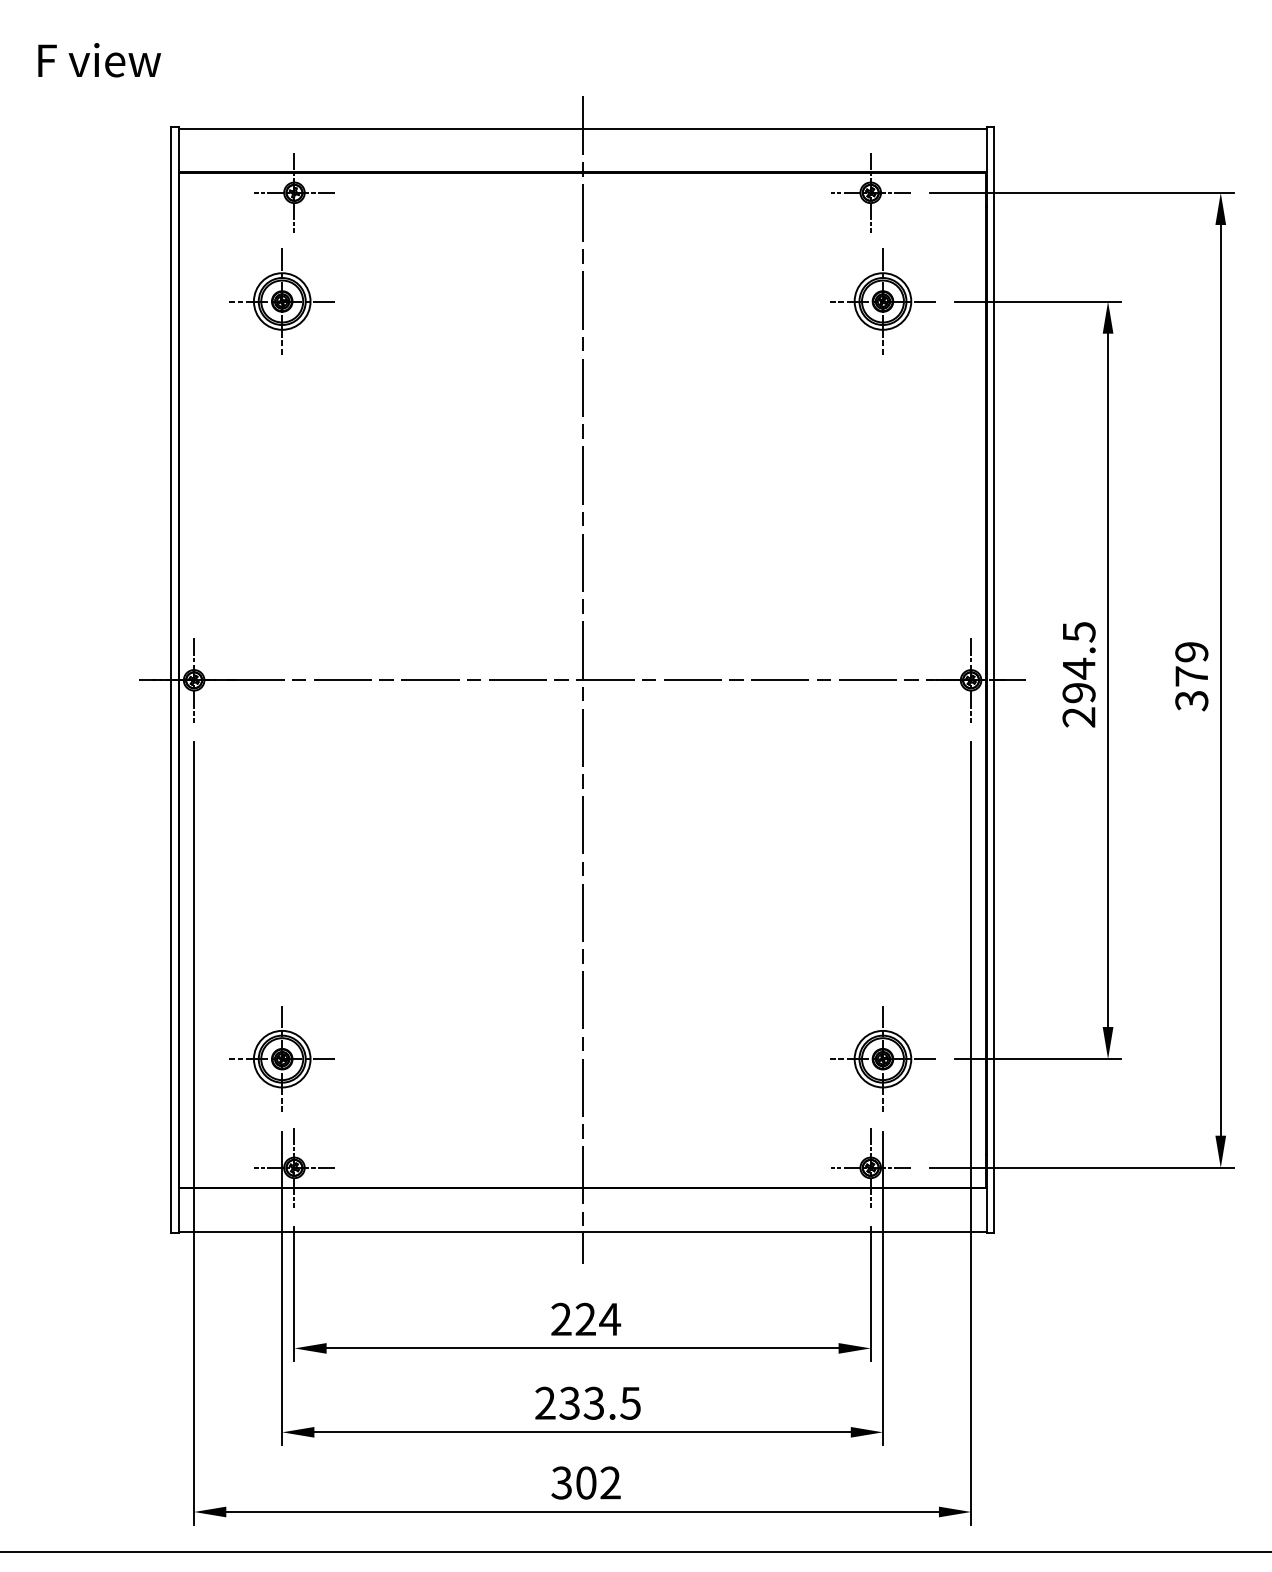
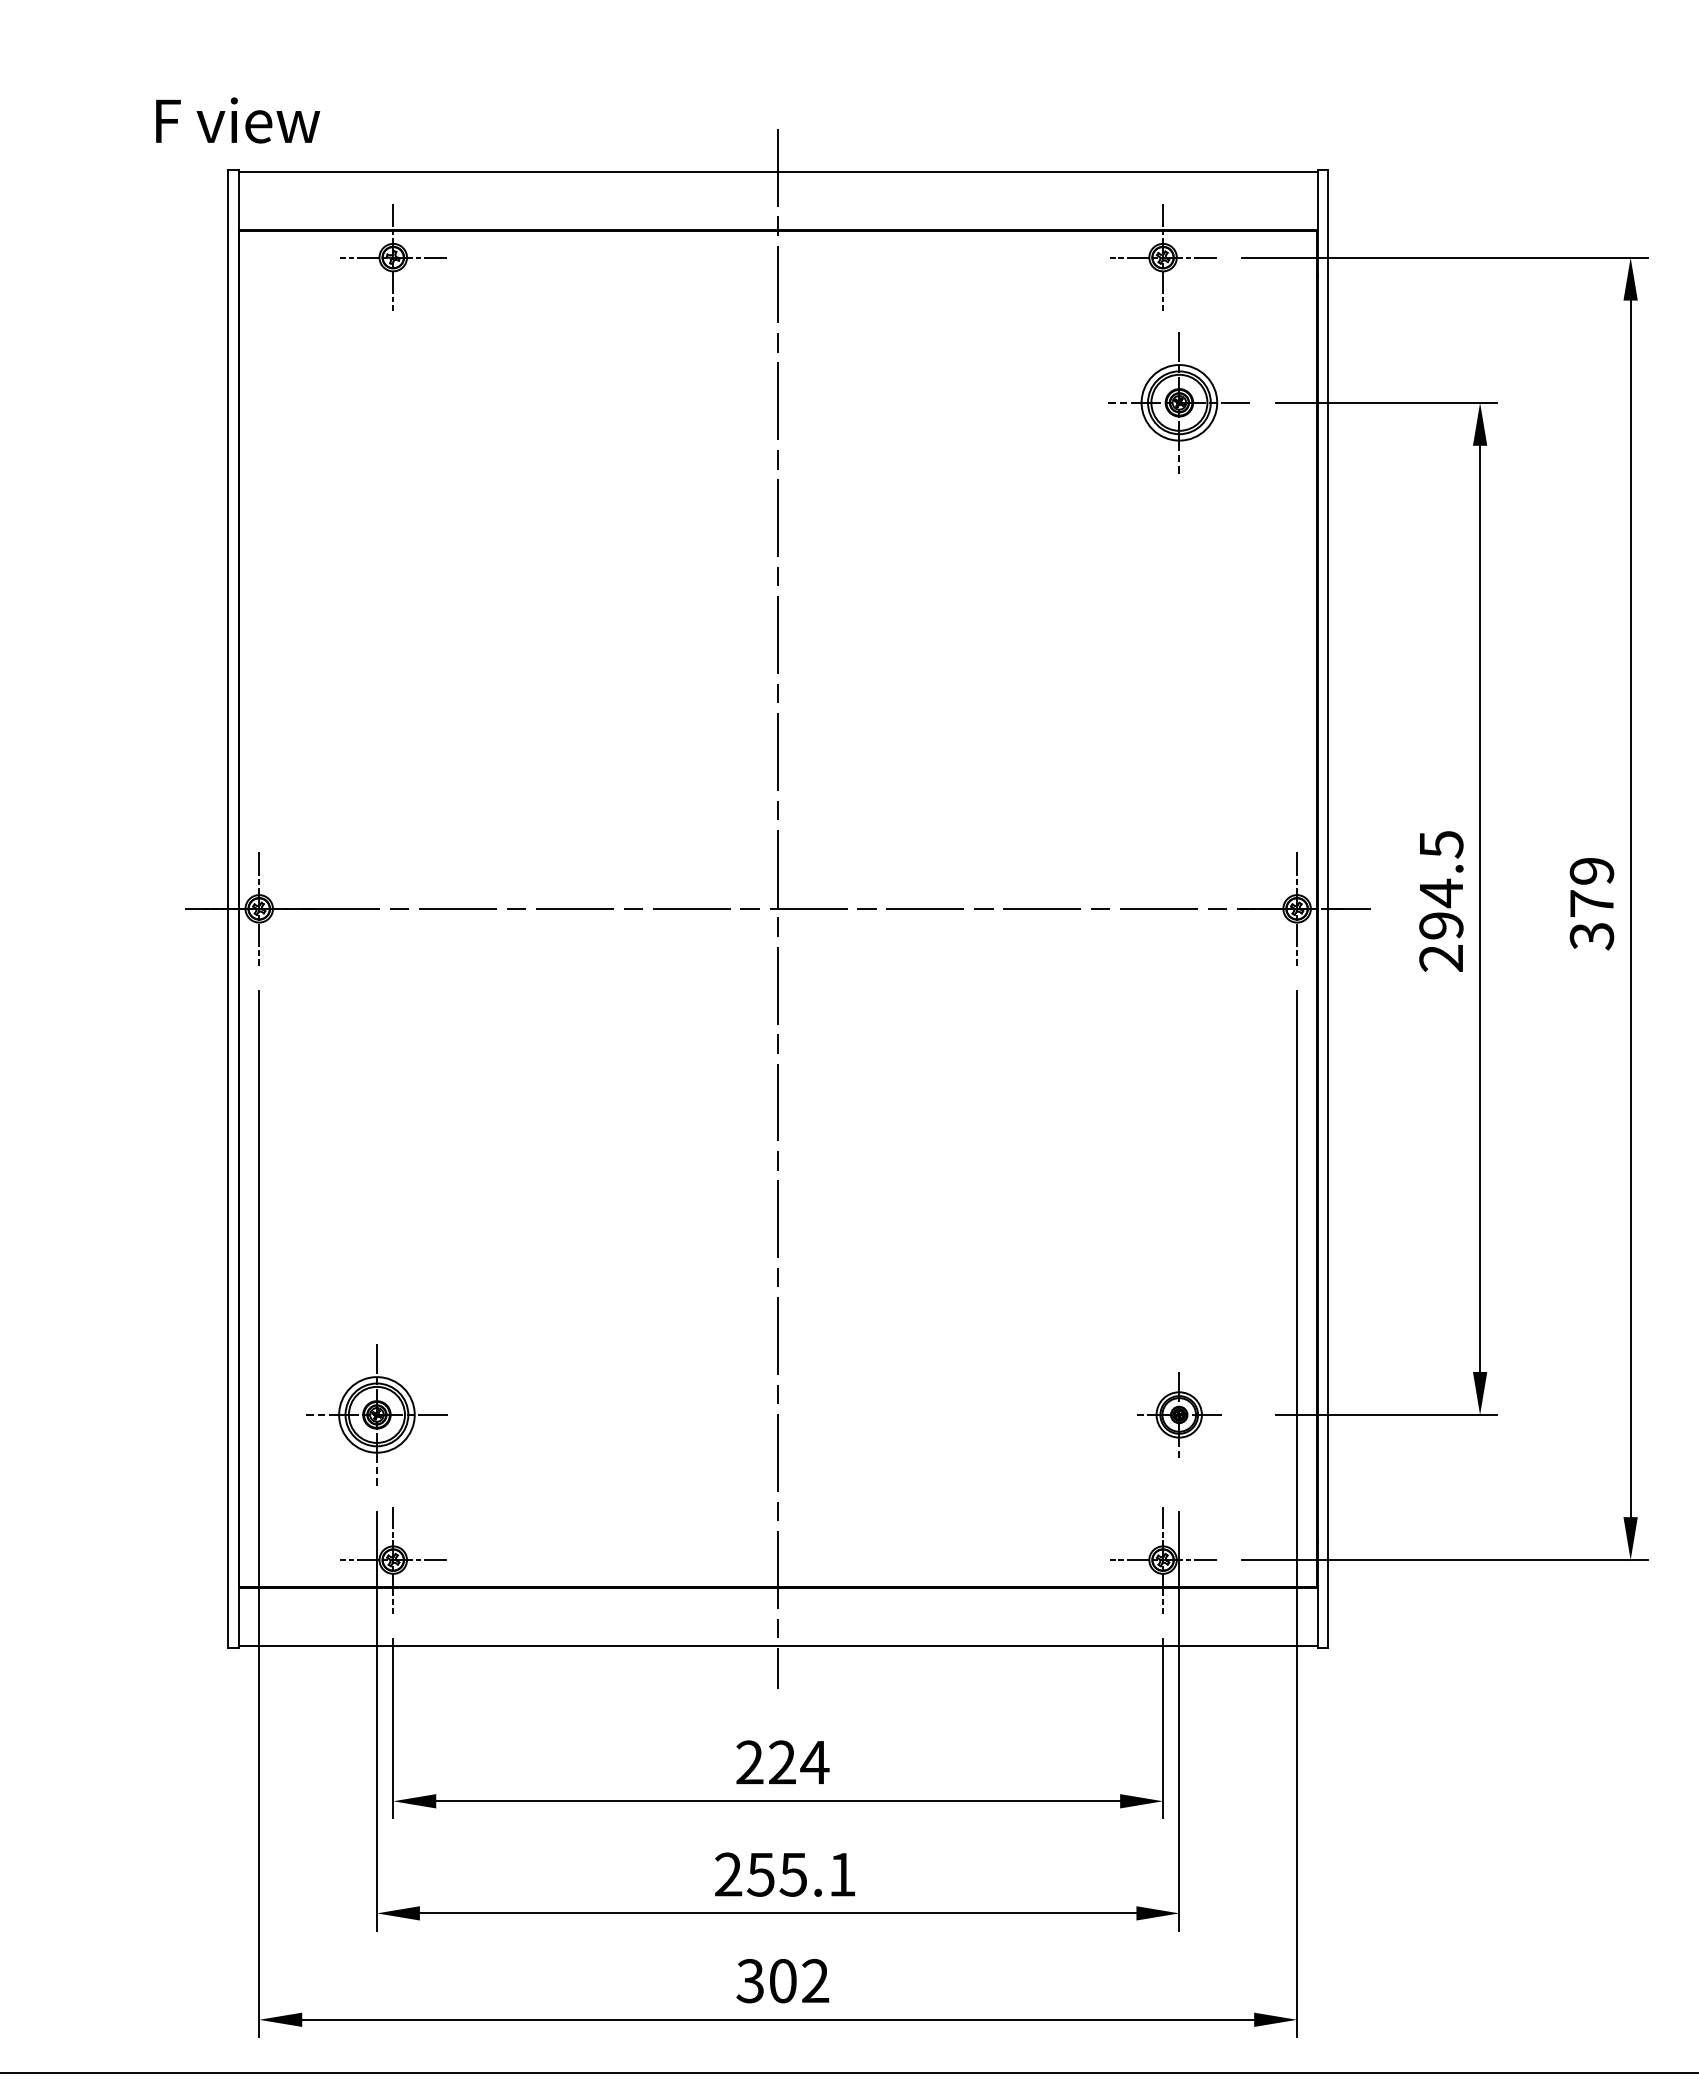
text: (100, 60) -> (238, 120), moved
part: (281, 301) -> (376, 402), removed
part: (882, 1058) -> (1178, 1414), size x0.6
text: (600, 1403) -> (801, 1874), 233.5 -> 255.1

